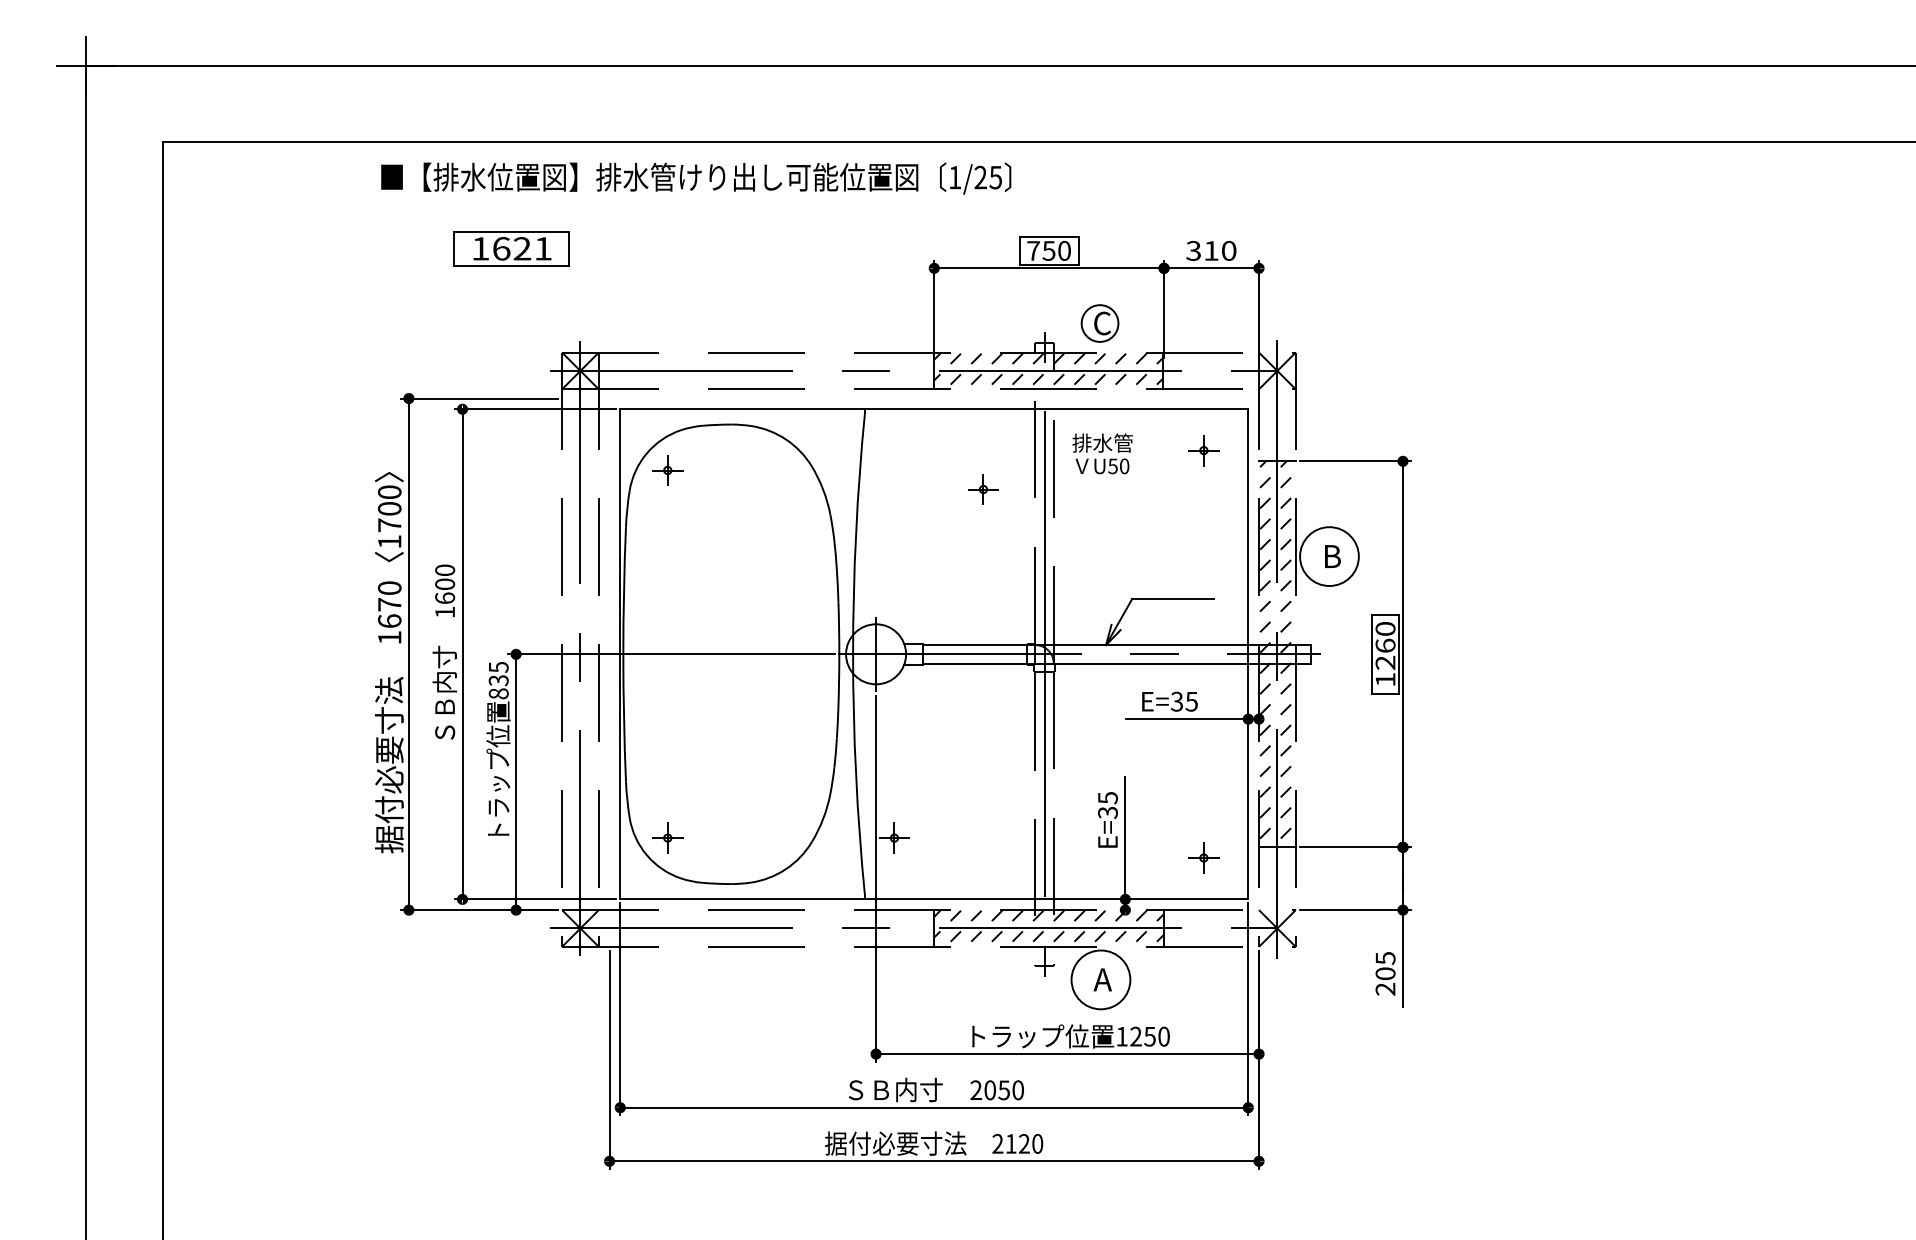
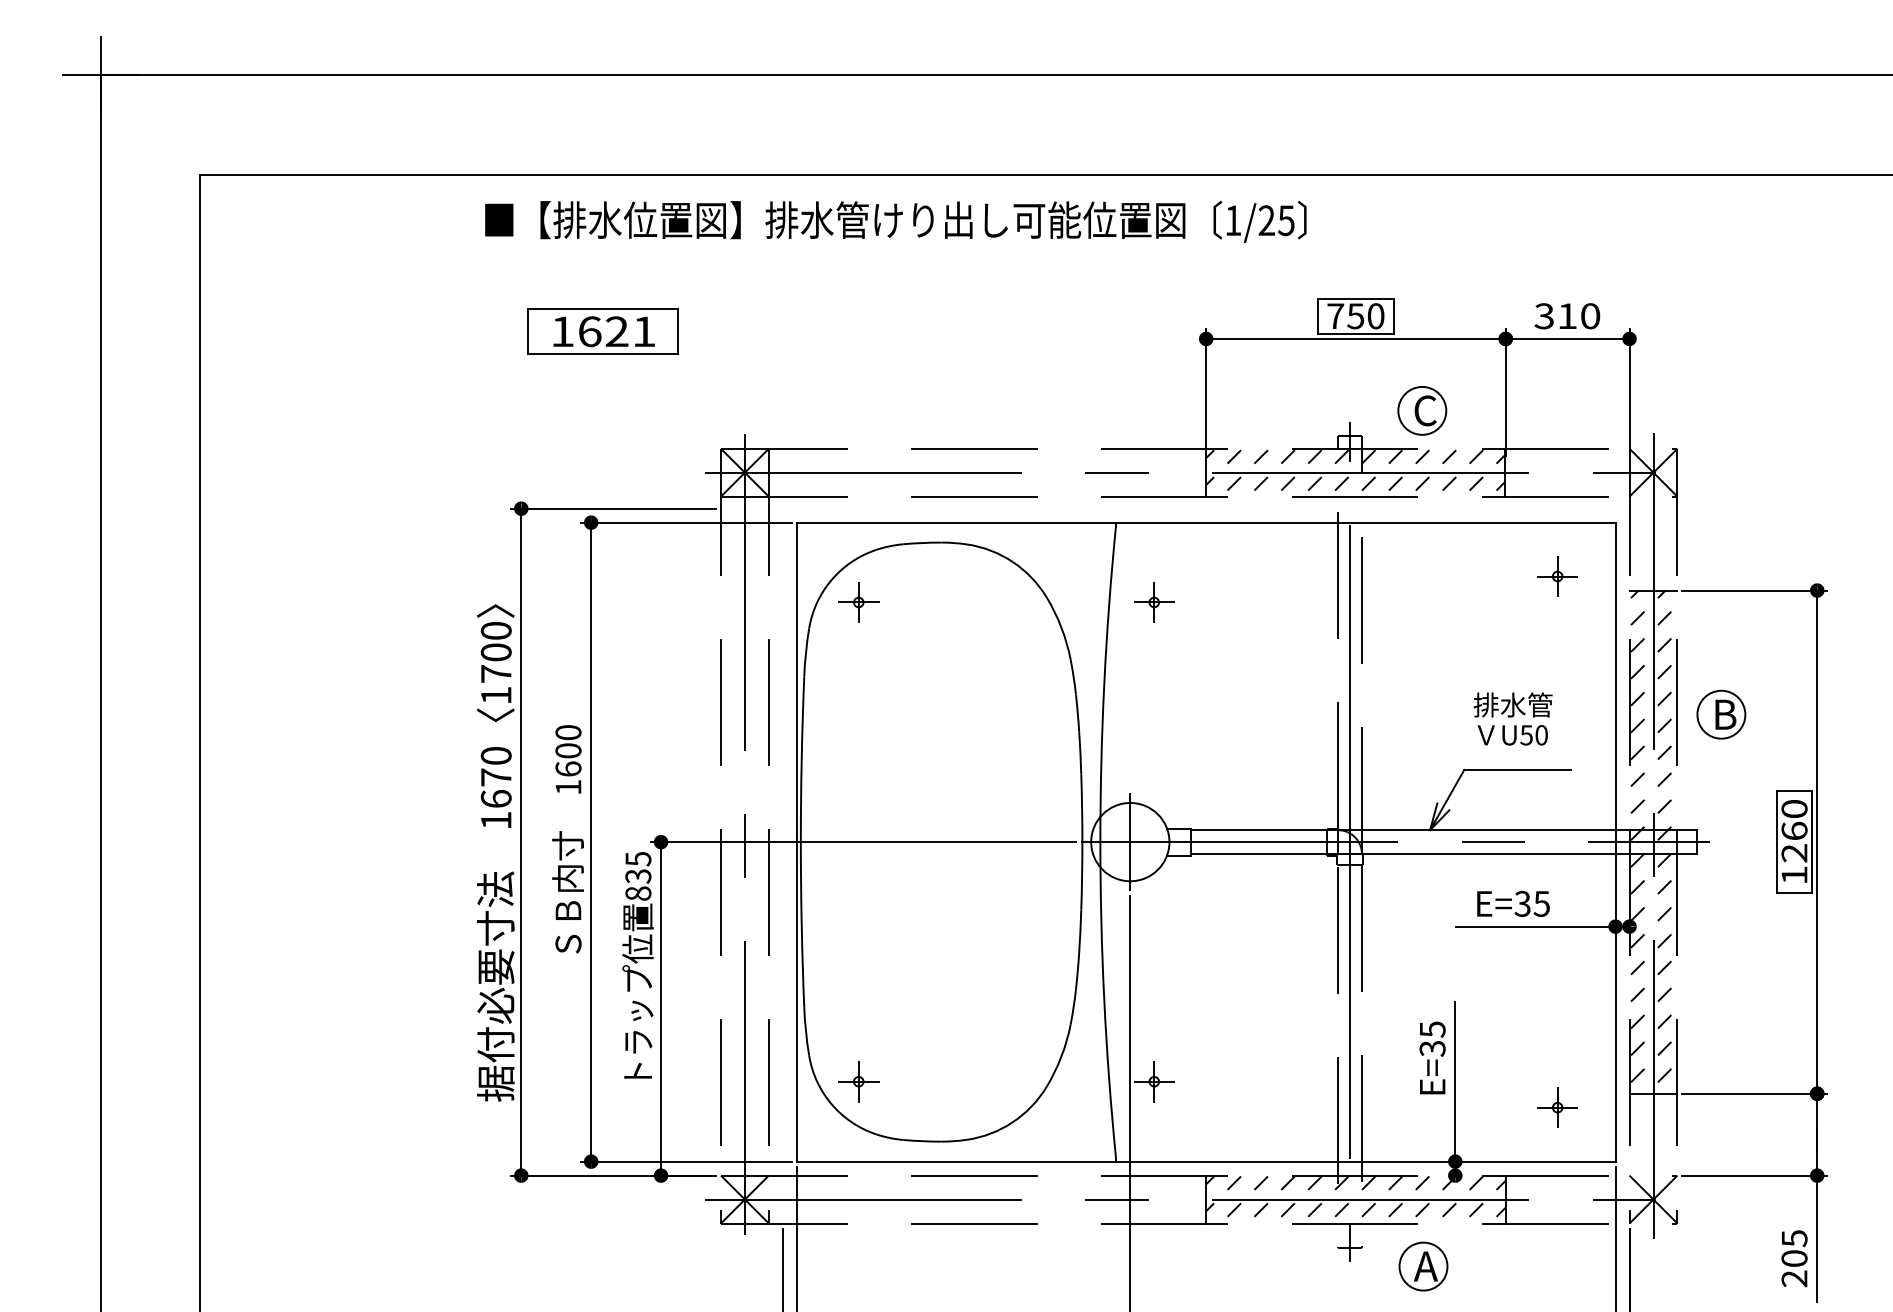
part: (511, 248) -> (602, 331), moved
text: (1102, 453) -> (1512, 718), moved
part: (983, 489) -> (1154, 602), moved
circle: (1329, 556) -> (1721, 714), size x0.62
circle: (1100, 979) -> (1422, 1266), size x0.62

